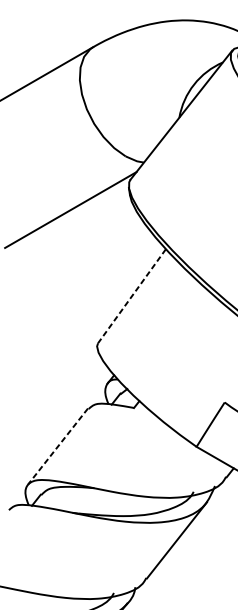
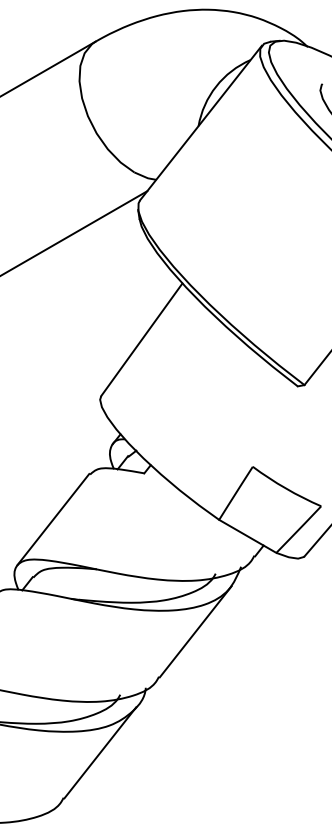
line: (131, 296) -> (141, 340), dashed -> solid
line: (58, 446) -> (53, 519), dashed -> solid

